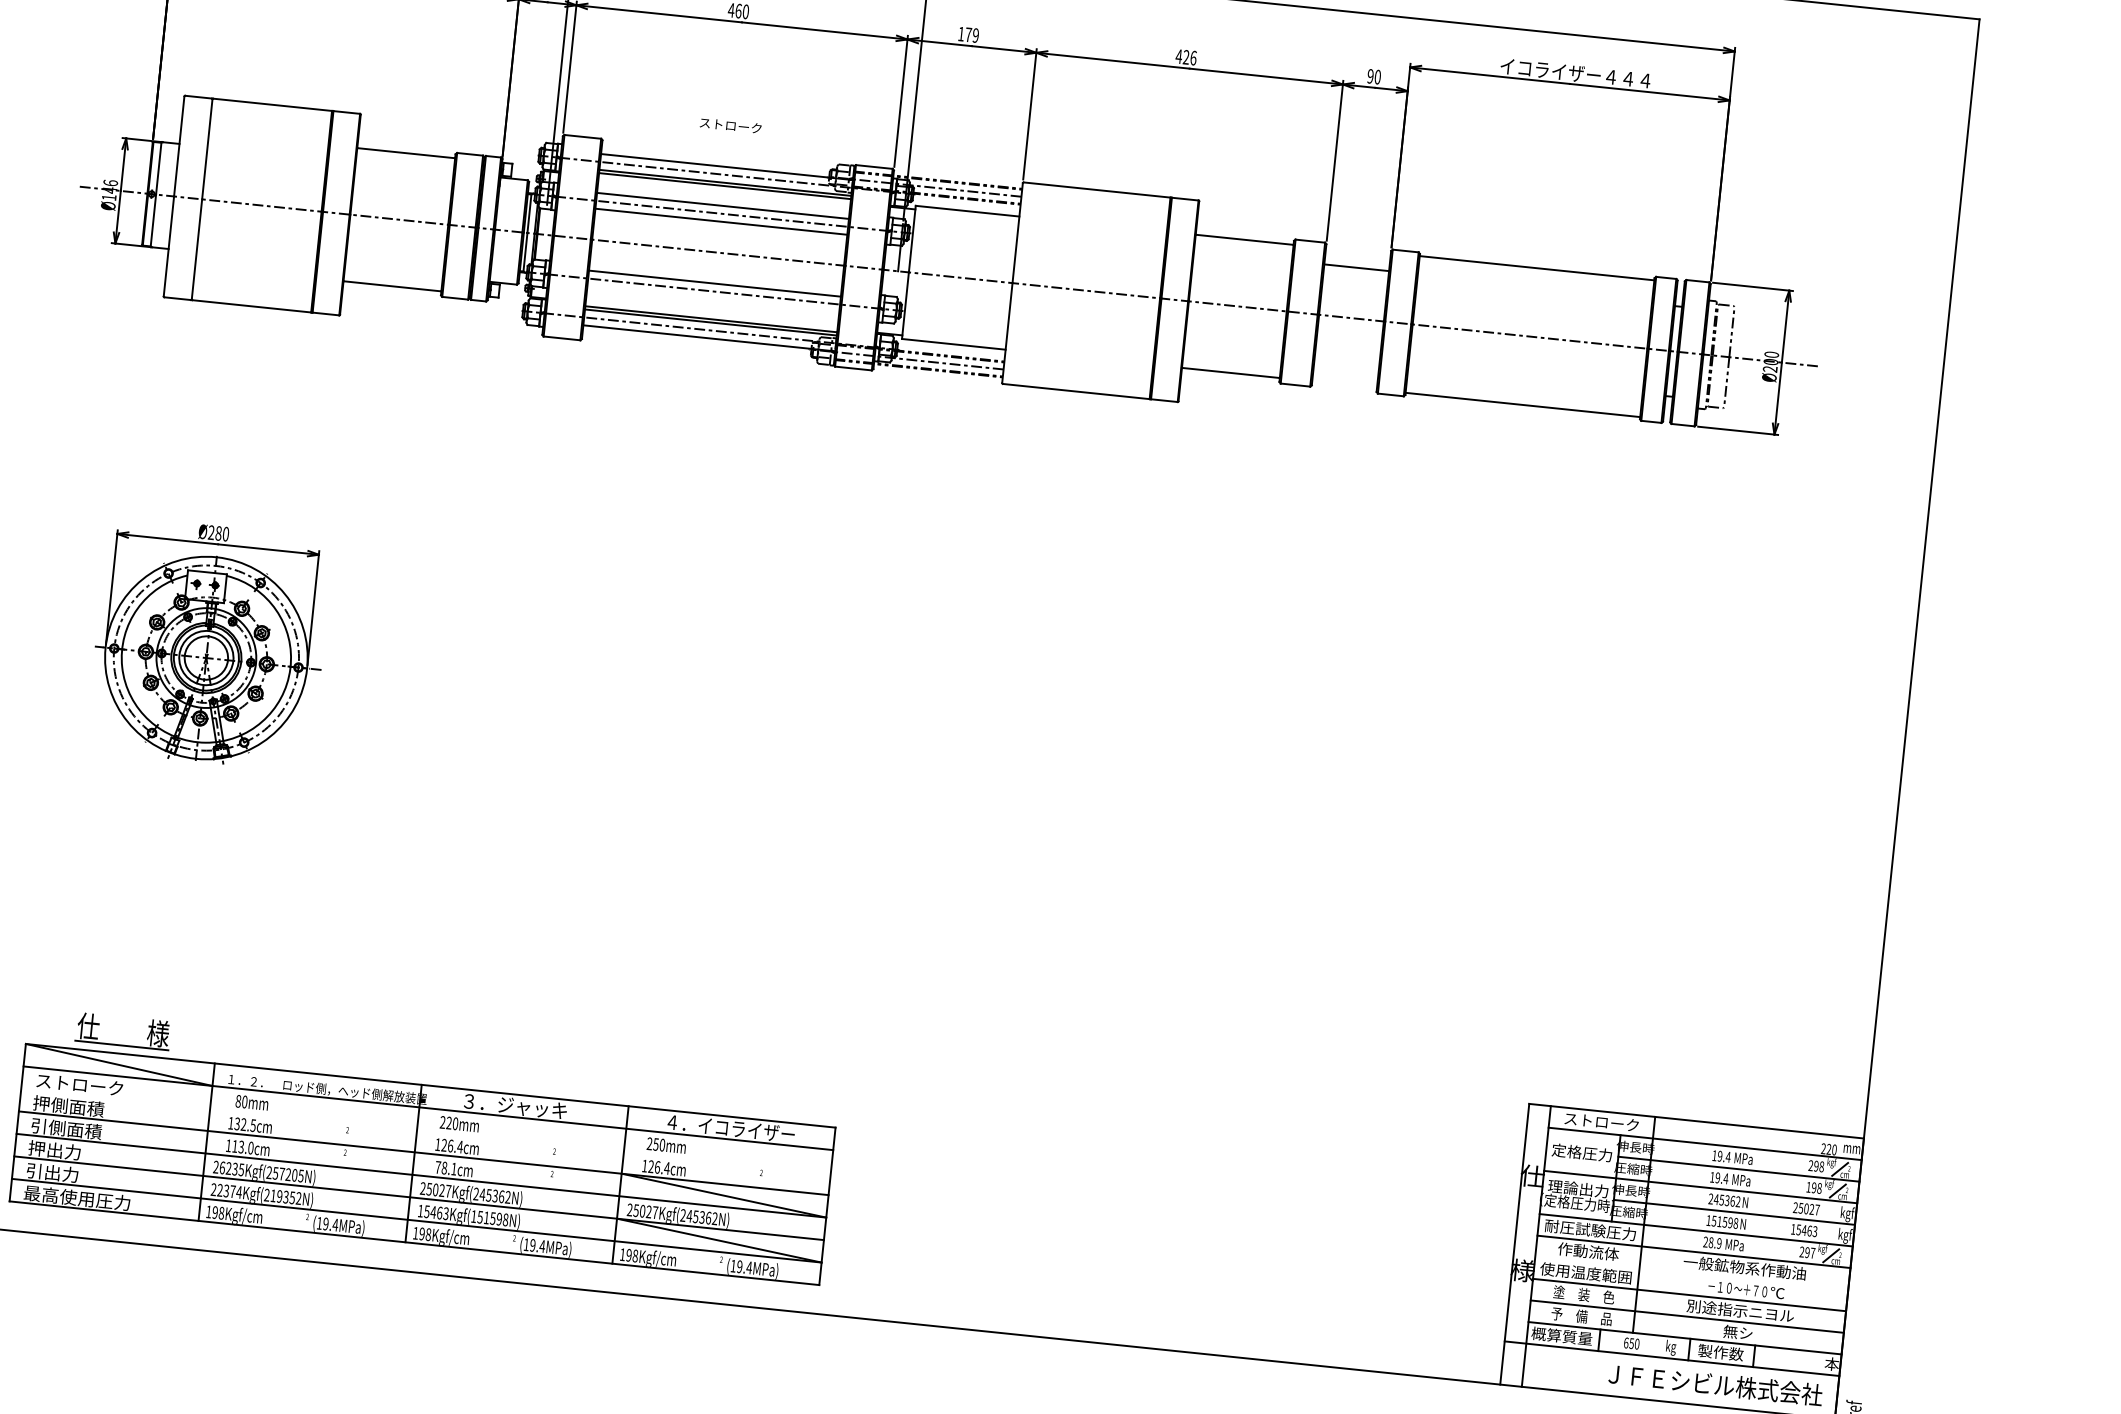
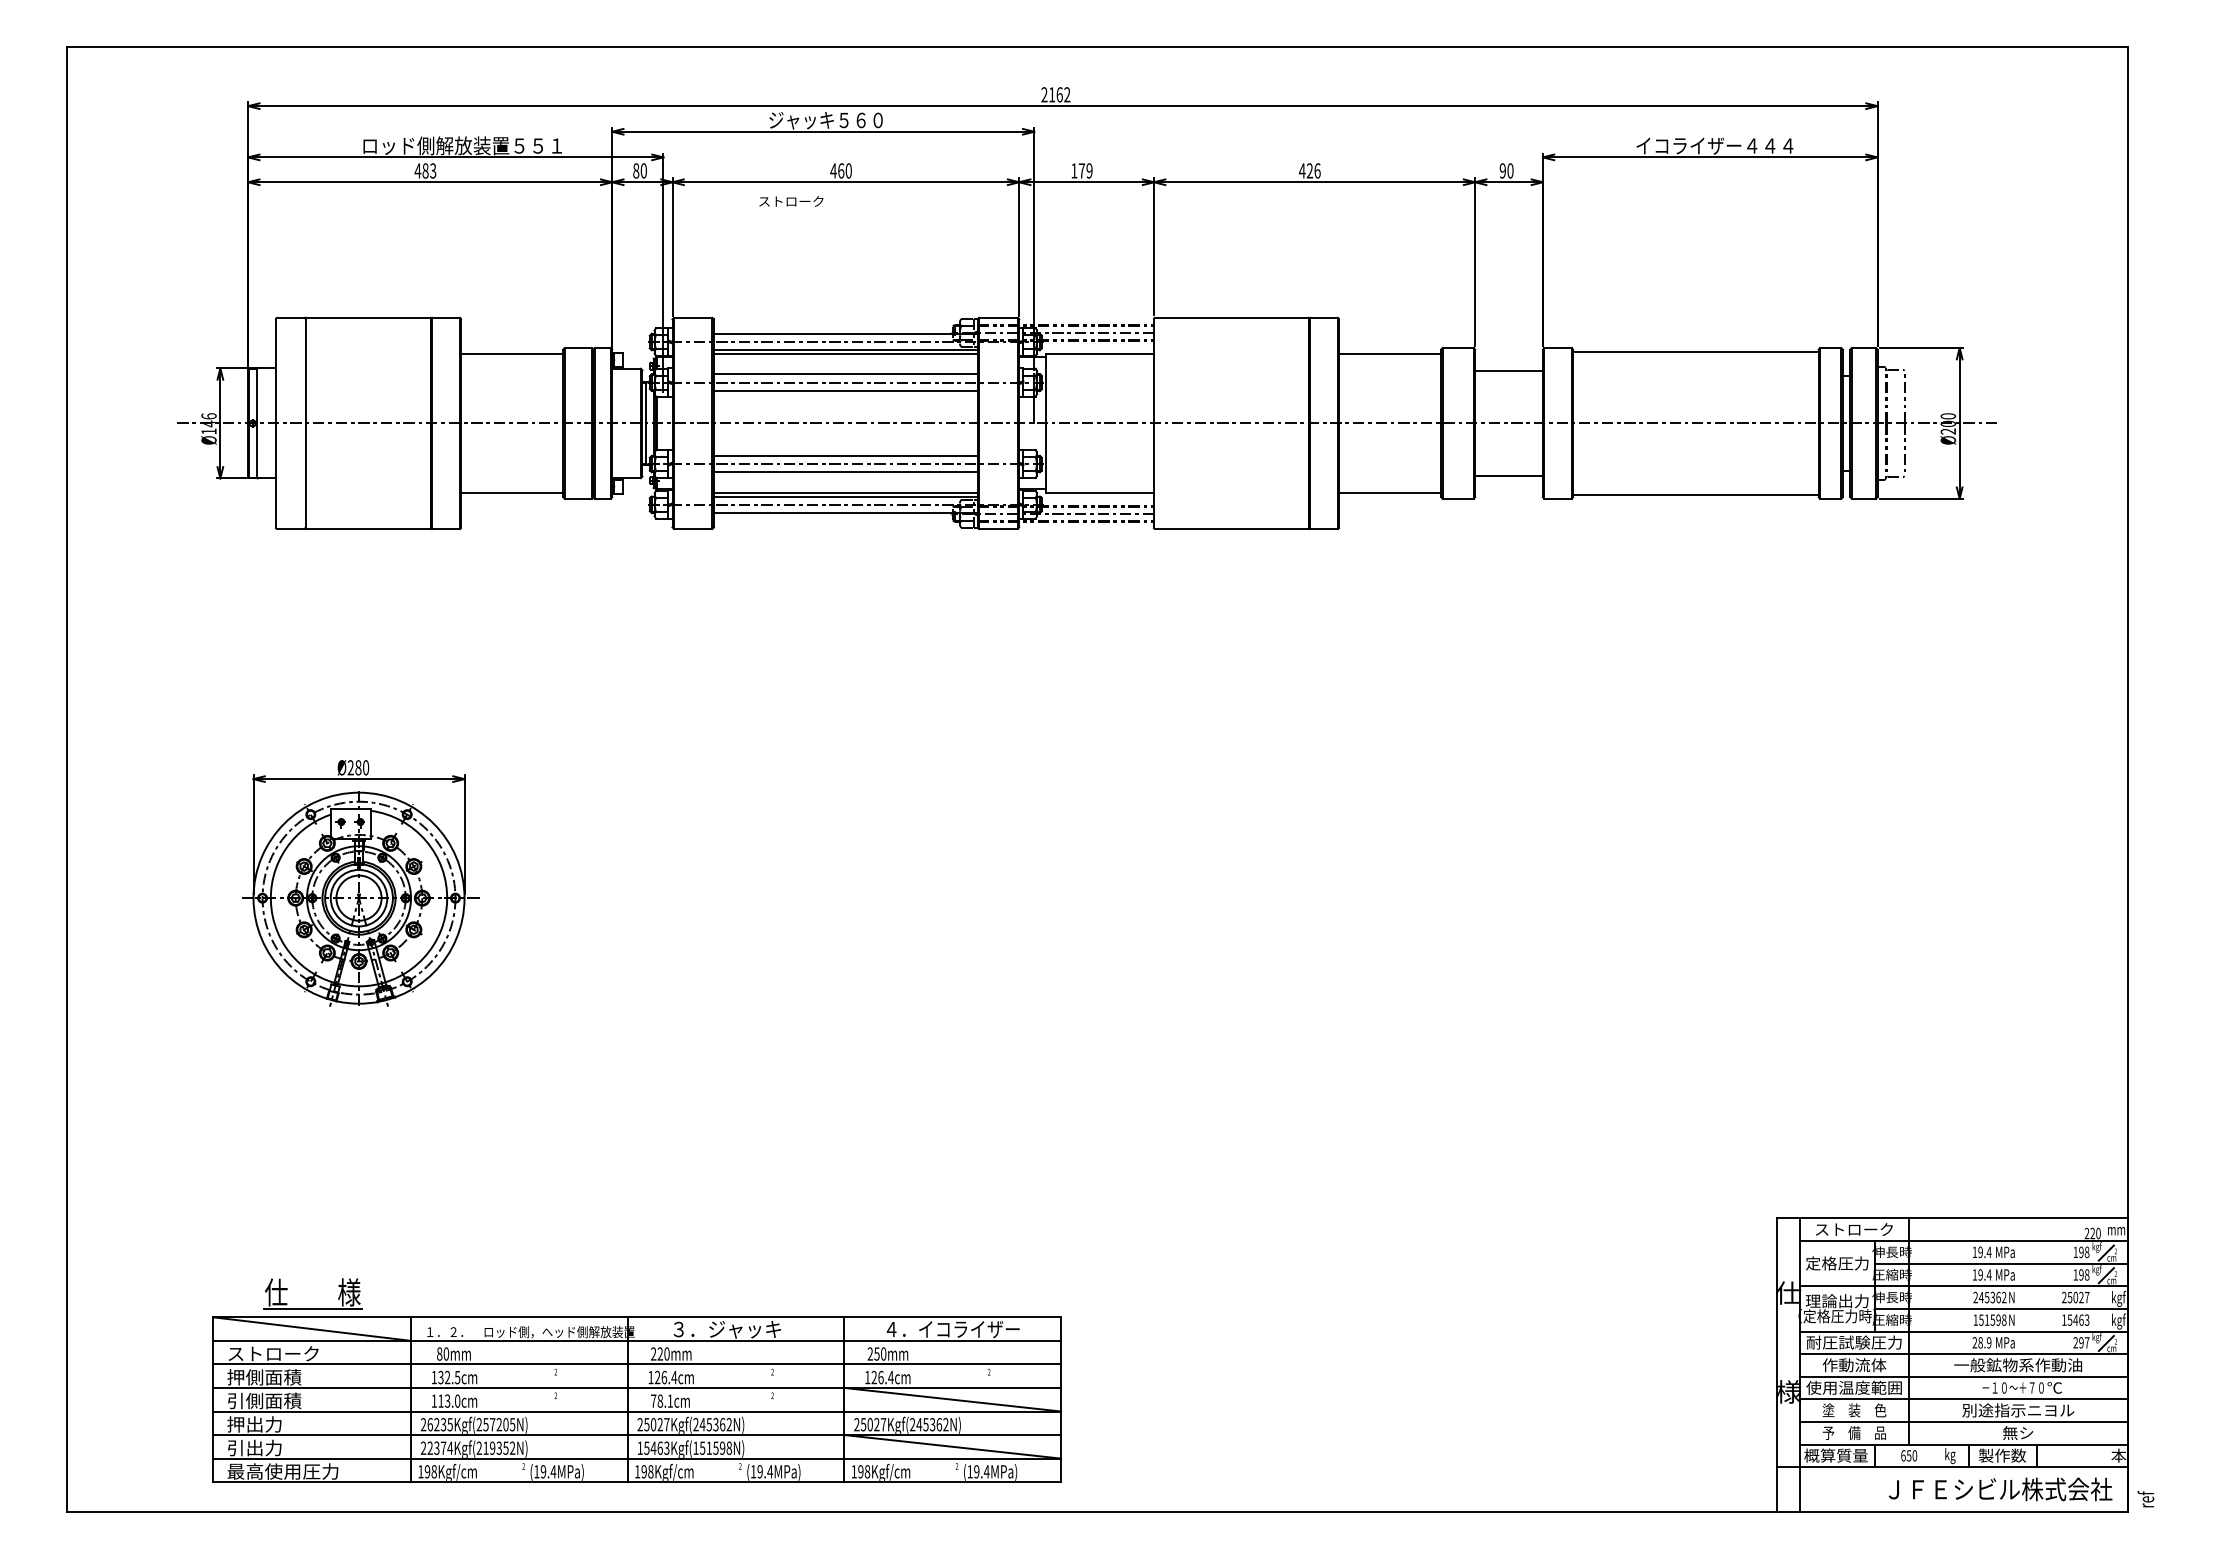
text: (730, 125) -> (791, 201), moved
line: (712, 299) -> (845, 472), added
line: (1345, 368) -> (1508, 476), added
line: (426, 1130) -> (637, 1364), added
text: (1810, 1164) -> (2075, 1251), 298 -> 198
line: (1691, 1273) -> (1963, 1376), added

